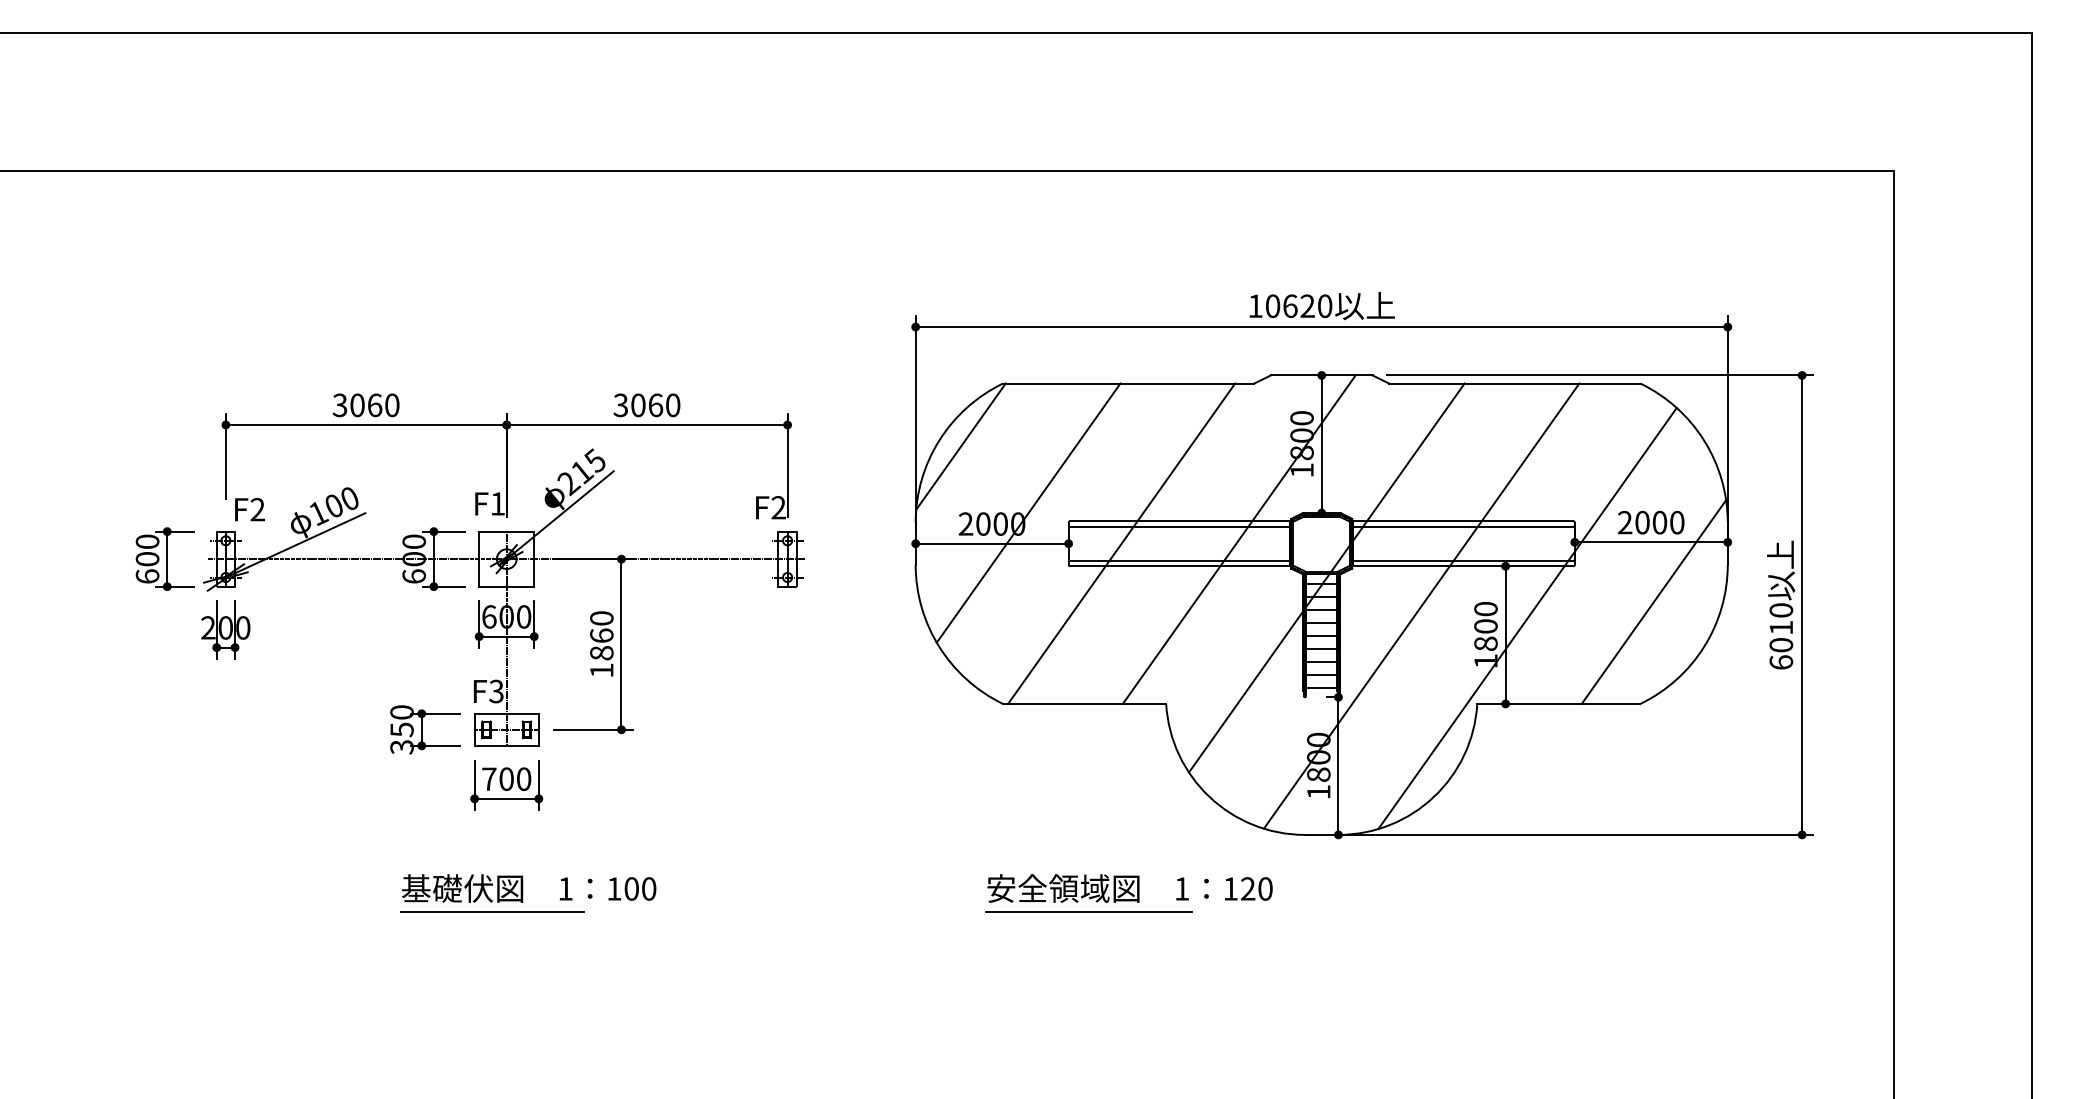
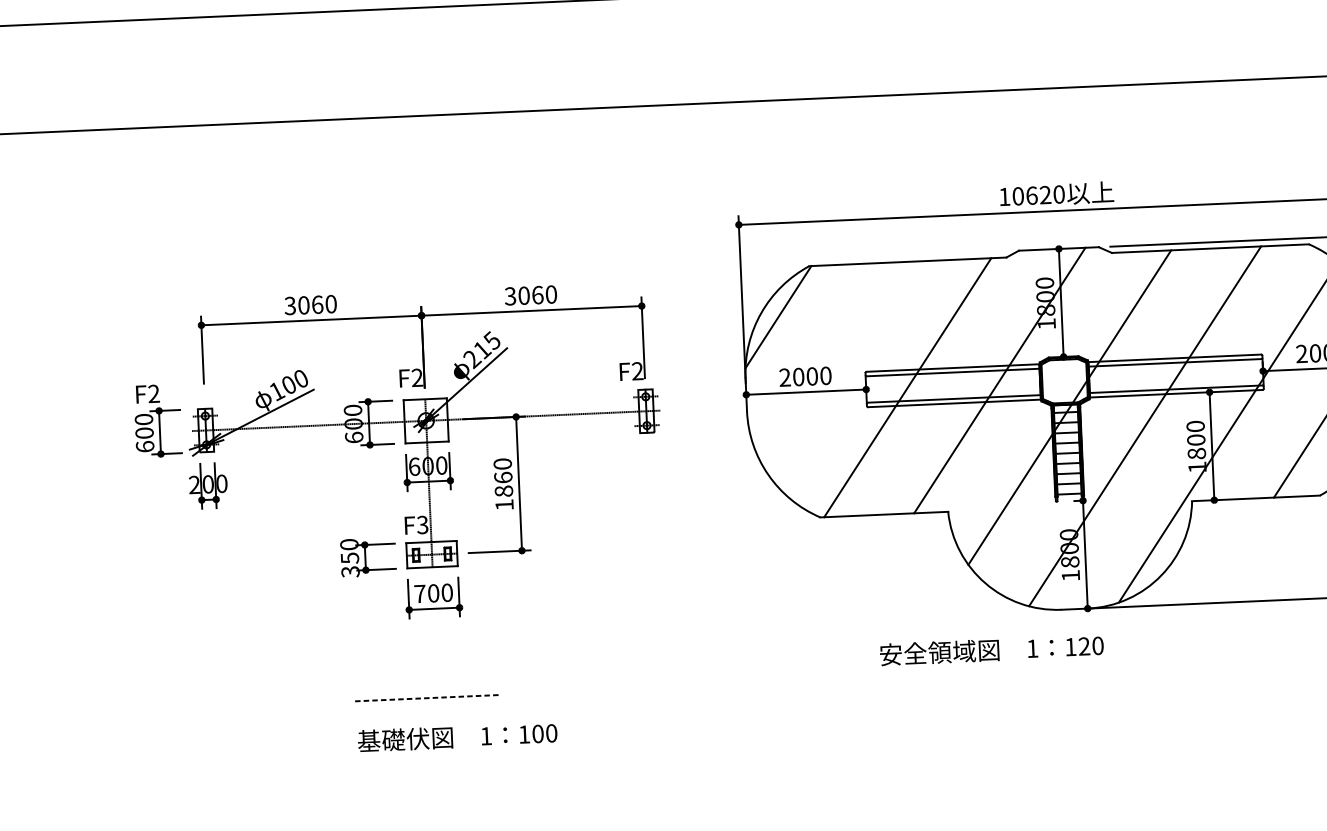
text: (497, 503) -> (417, 377), F1 -> F2
text: (249, 509) -> (147, 394), moved
line: (1028, 512) -> (833, 366), removed
text: (529, 888) -> (457, 737), moved
text: (1129, 888) -> (991, 650), moved
line: (492, 912) -> (427, 698), solid -> dashed
line: (1088, 912) -> (894, 678), removed

